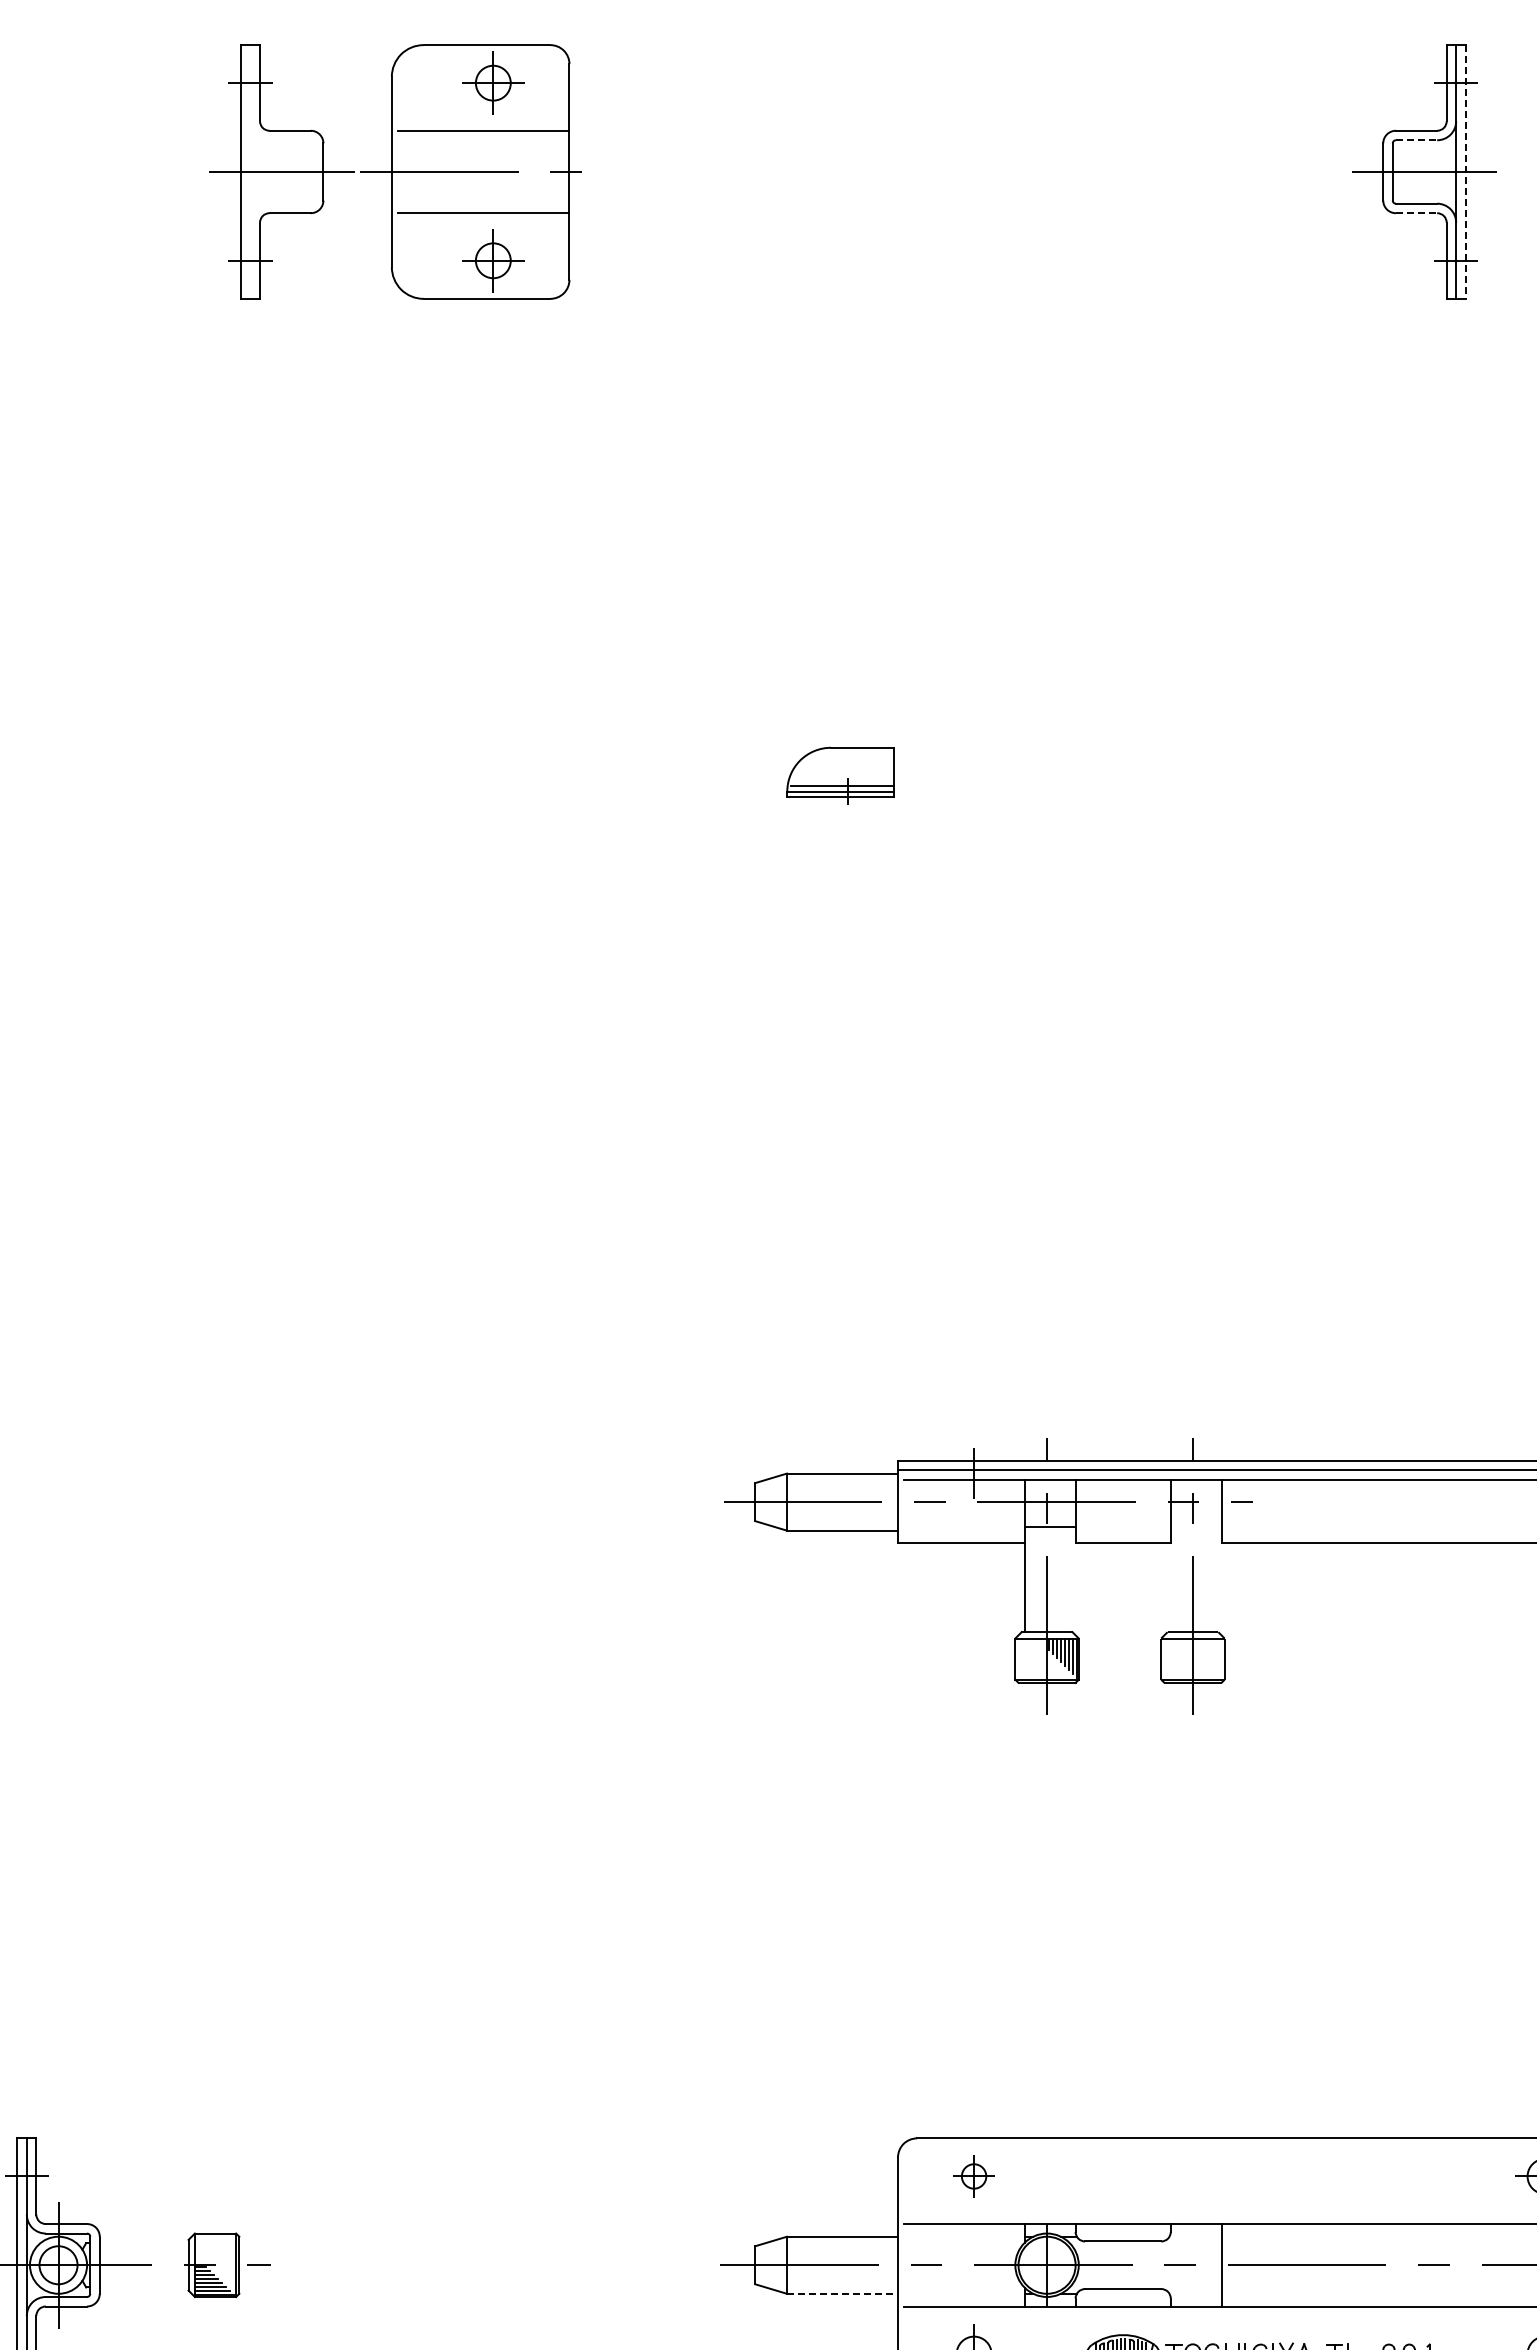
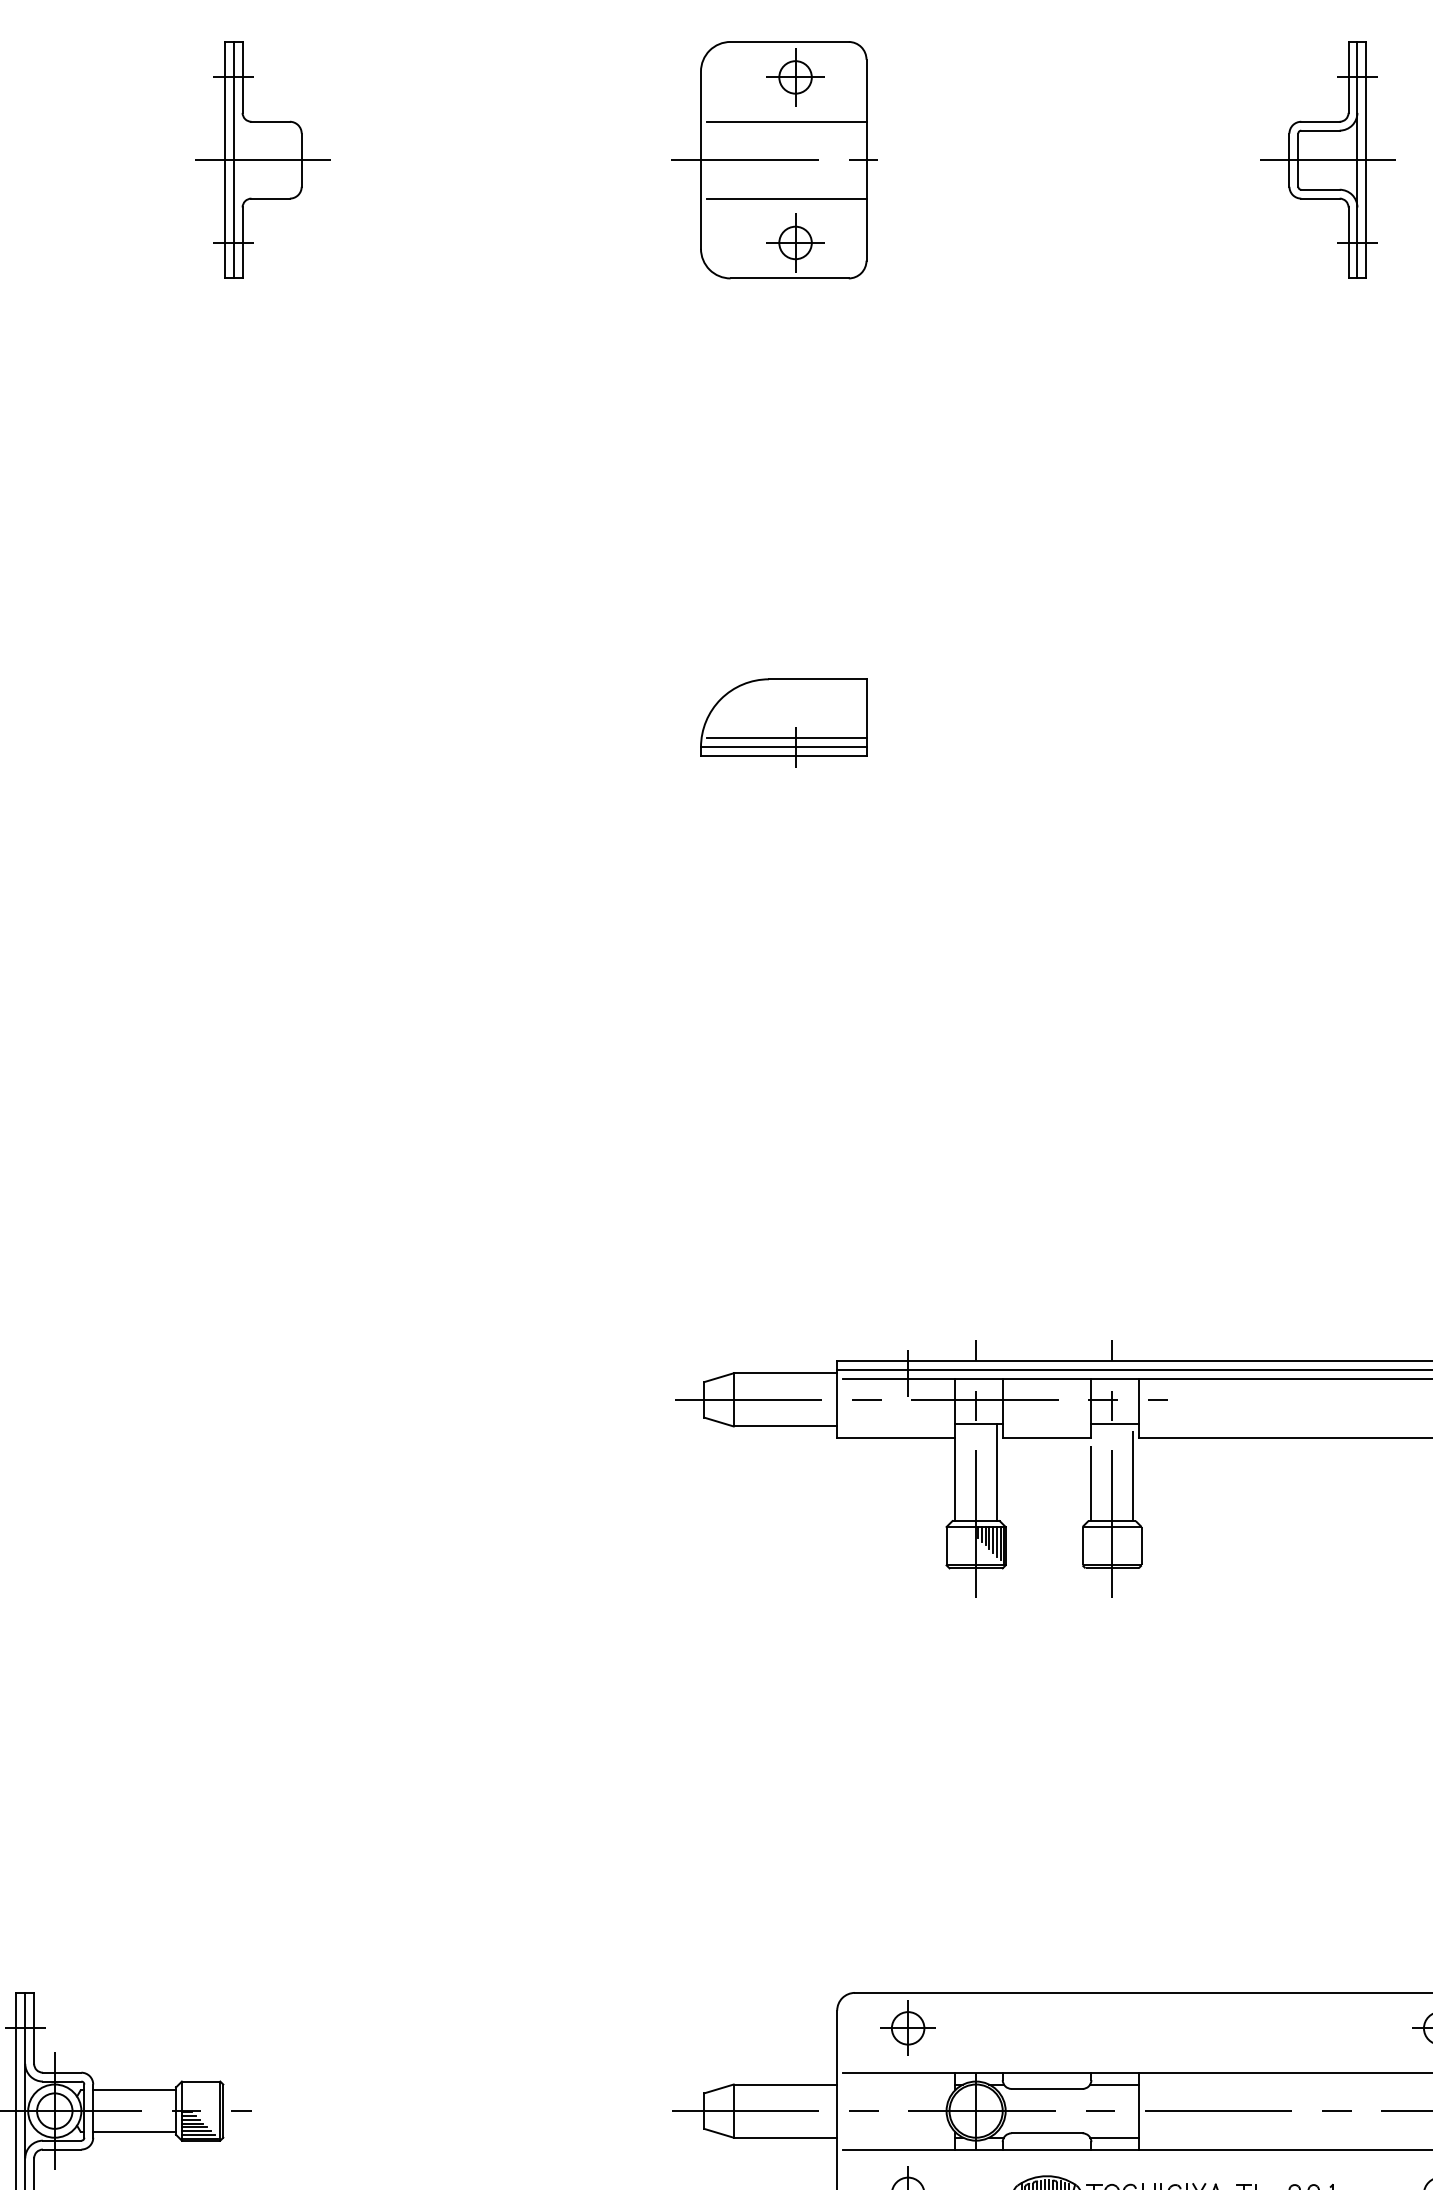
line: (1416, 140) -> (1320, 130), dashed -> solid
line: (250, 171) -> (233, 159), added
part: (470, 171) -> (774, 159), moved
line: (1465, 172) -> (1366, 160), dashed -> solid
line: (1416, 213) -> (1320, 198), dashed -> solid
part: (840, 775) -> (783, 722), size x1.67
line: (1195, 1527) -> (1114, 1423), added
line: (1069, 1579) -> (997, 1471), added
line: (1215, 1583) -> (1133, 1475), added
line: (1170, 1591) -> (1091, 1483), added
part: (973, 2176) -> (907, 2028), size x1.43
line: (1195, 2236) -> (1114, 2084), added
line: (143, 2243) -> (133, 2090), added
line: (143, 2287) -> (133, 2131), added
line: (842, 2293) -> (785, 2137), dashed -> solid
line: (1195, 2293) -> (1114, 2137), added

